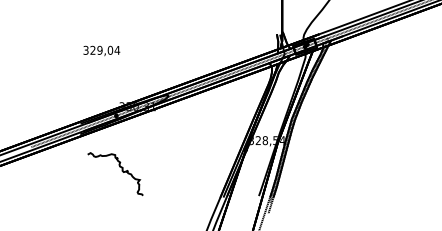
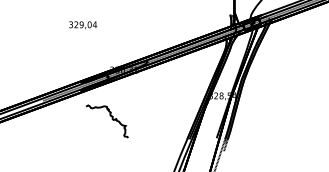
text: (101, 50) -> (82, 24), moved

